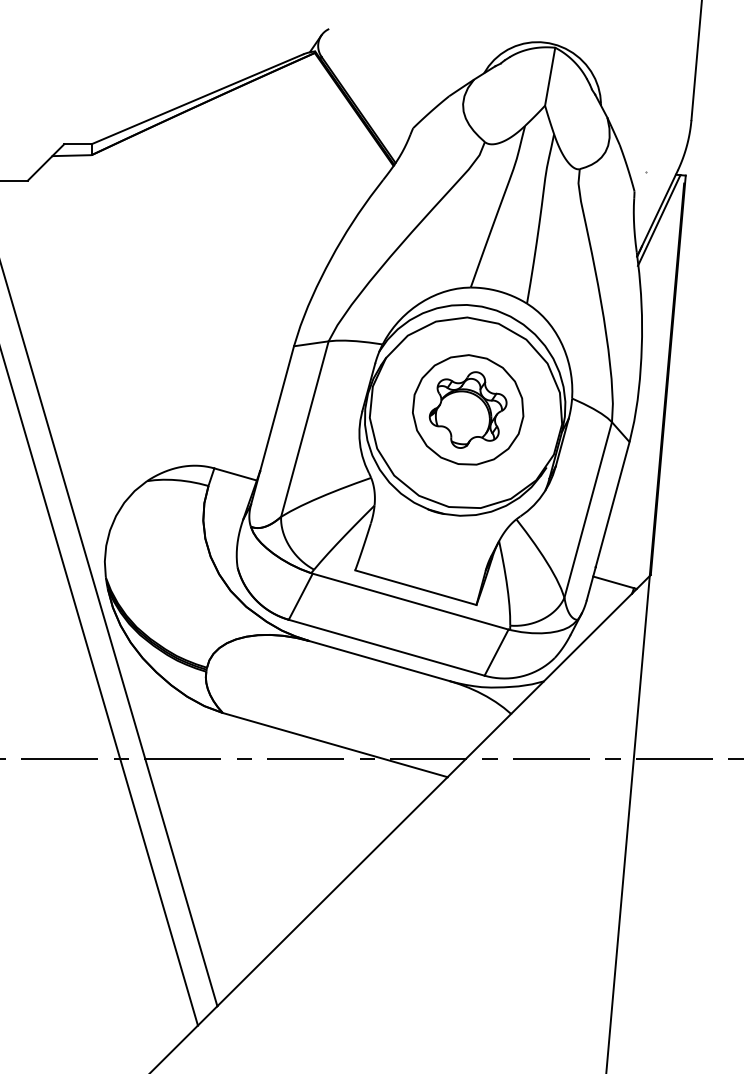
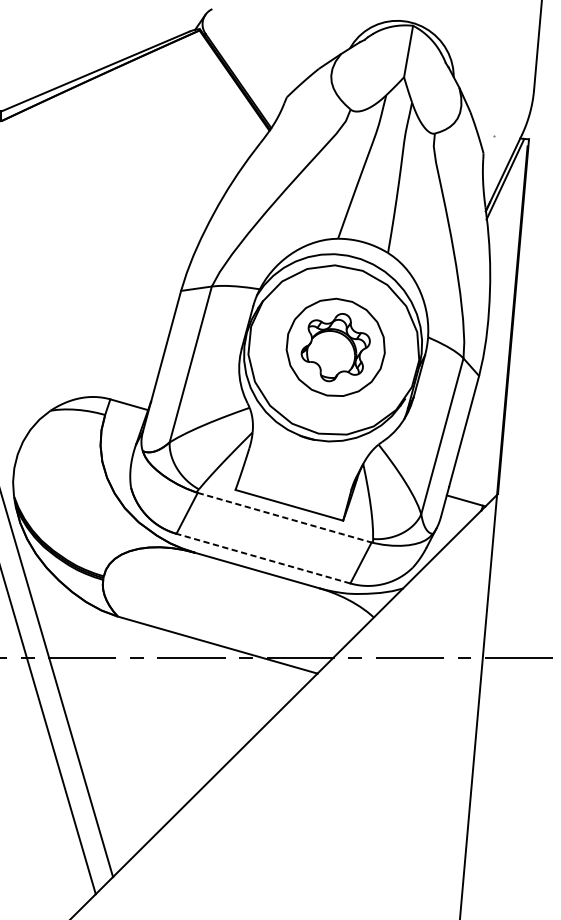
line: (410, 601) -> (284, 517), solid -> dashed
line: (386, 647) -> (263, 558), solid -> dashed

